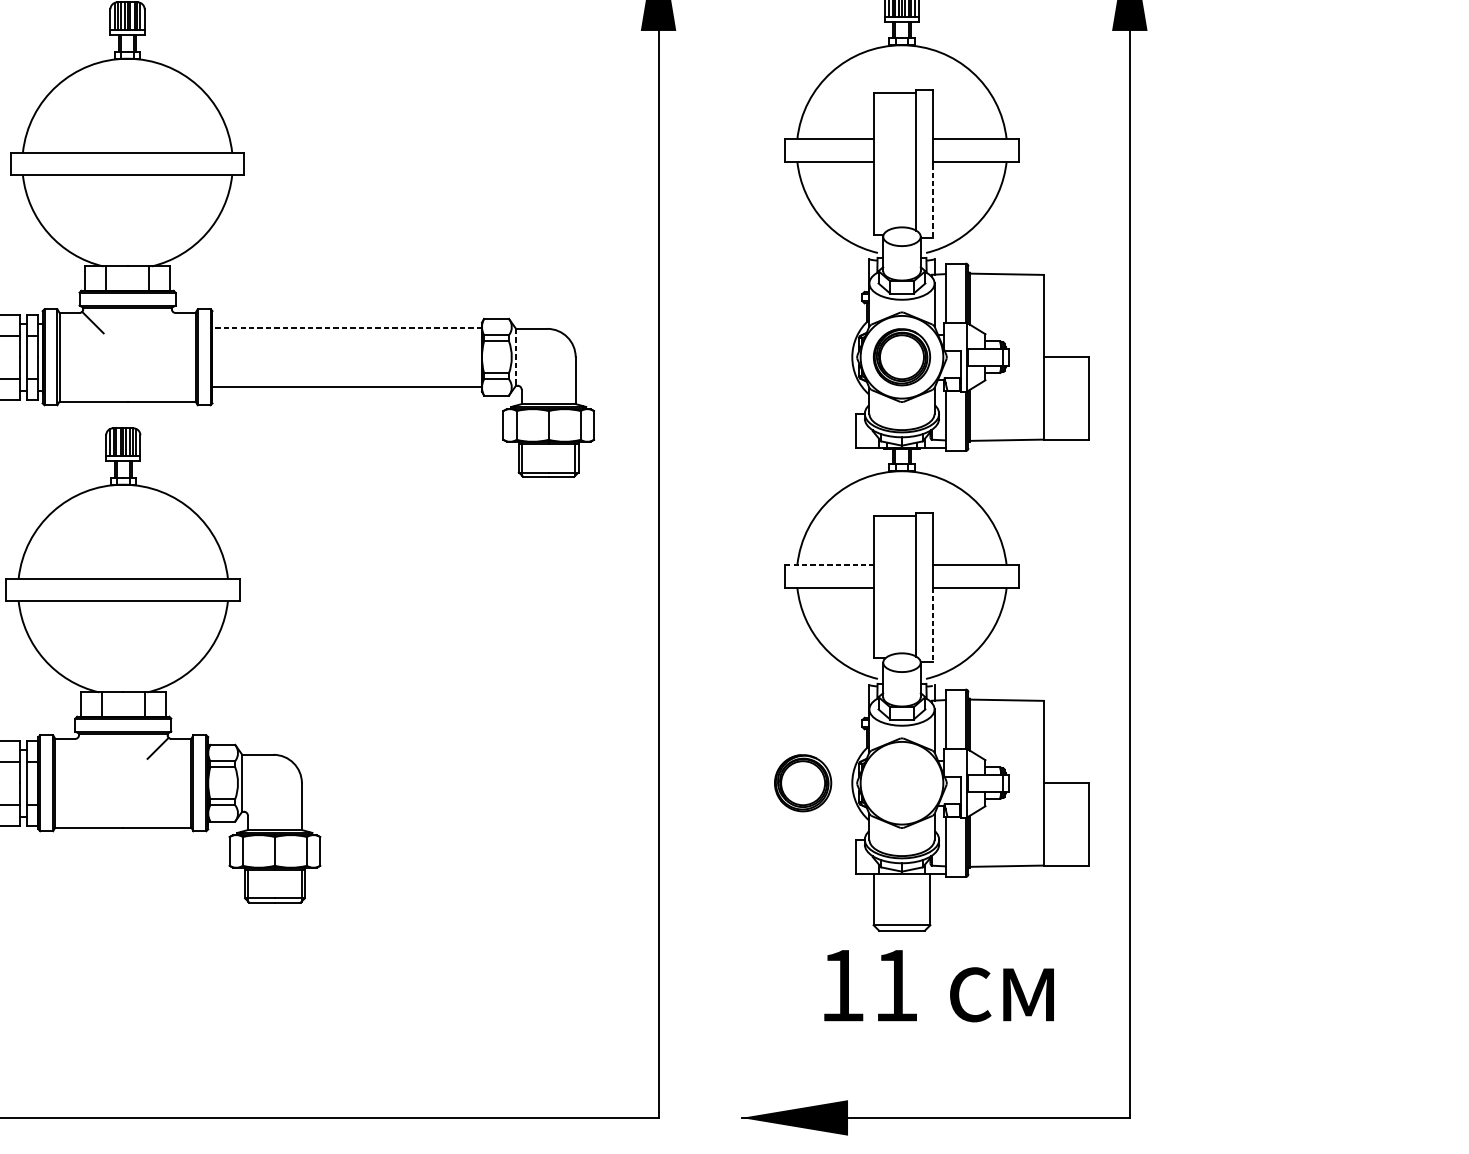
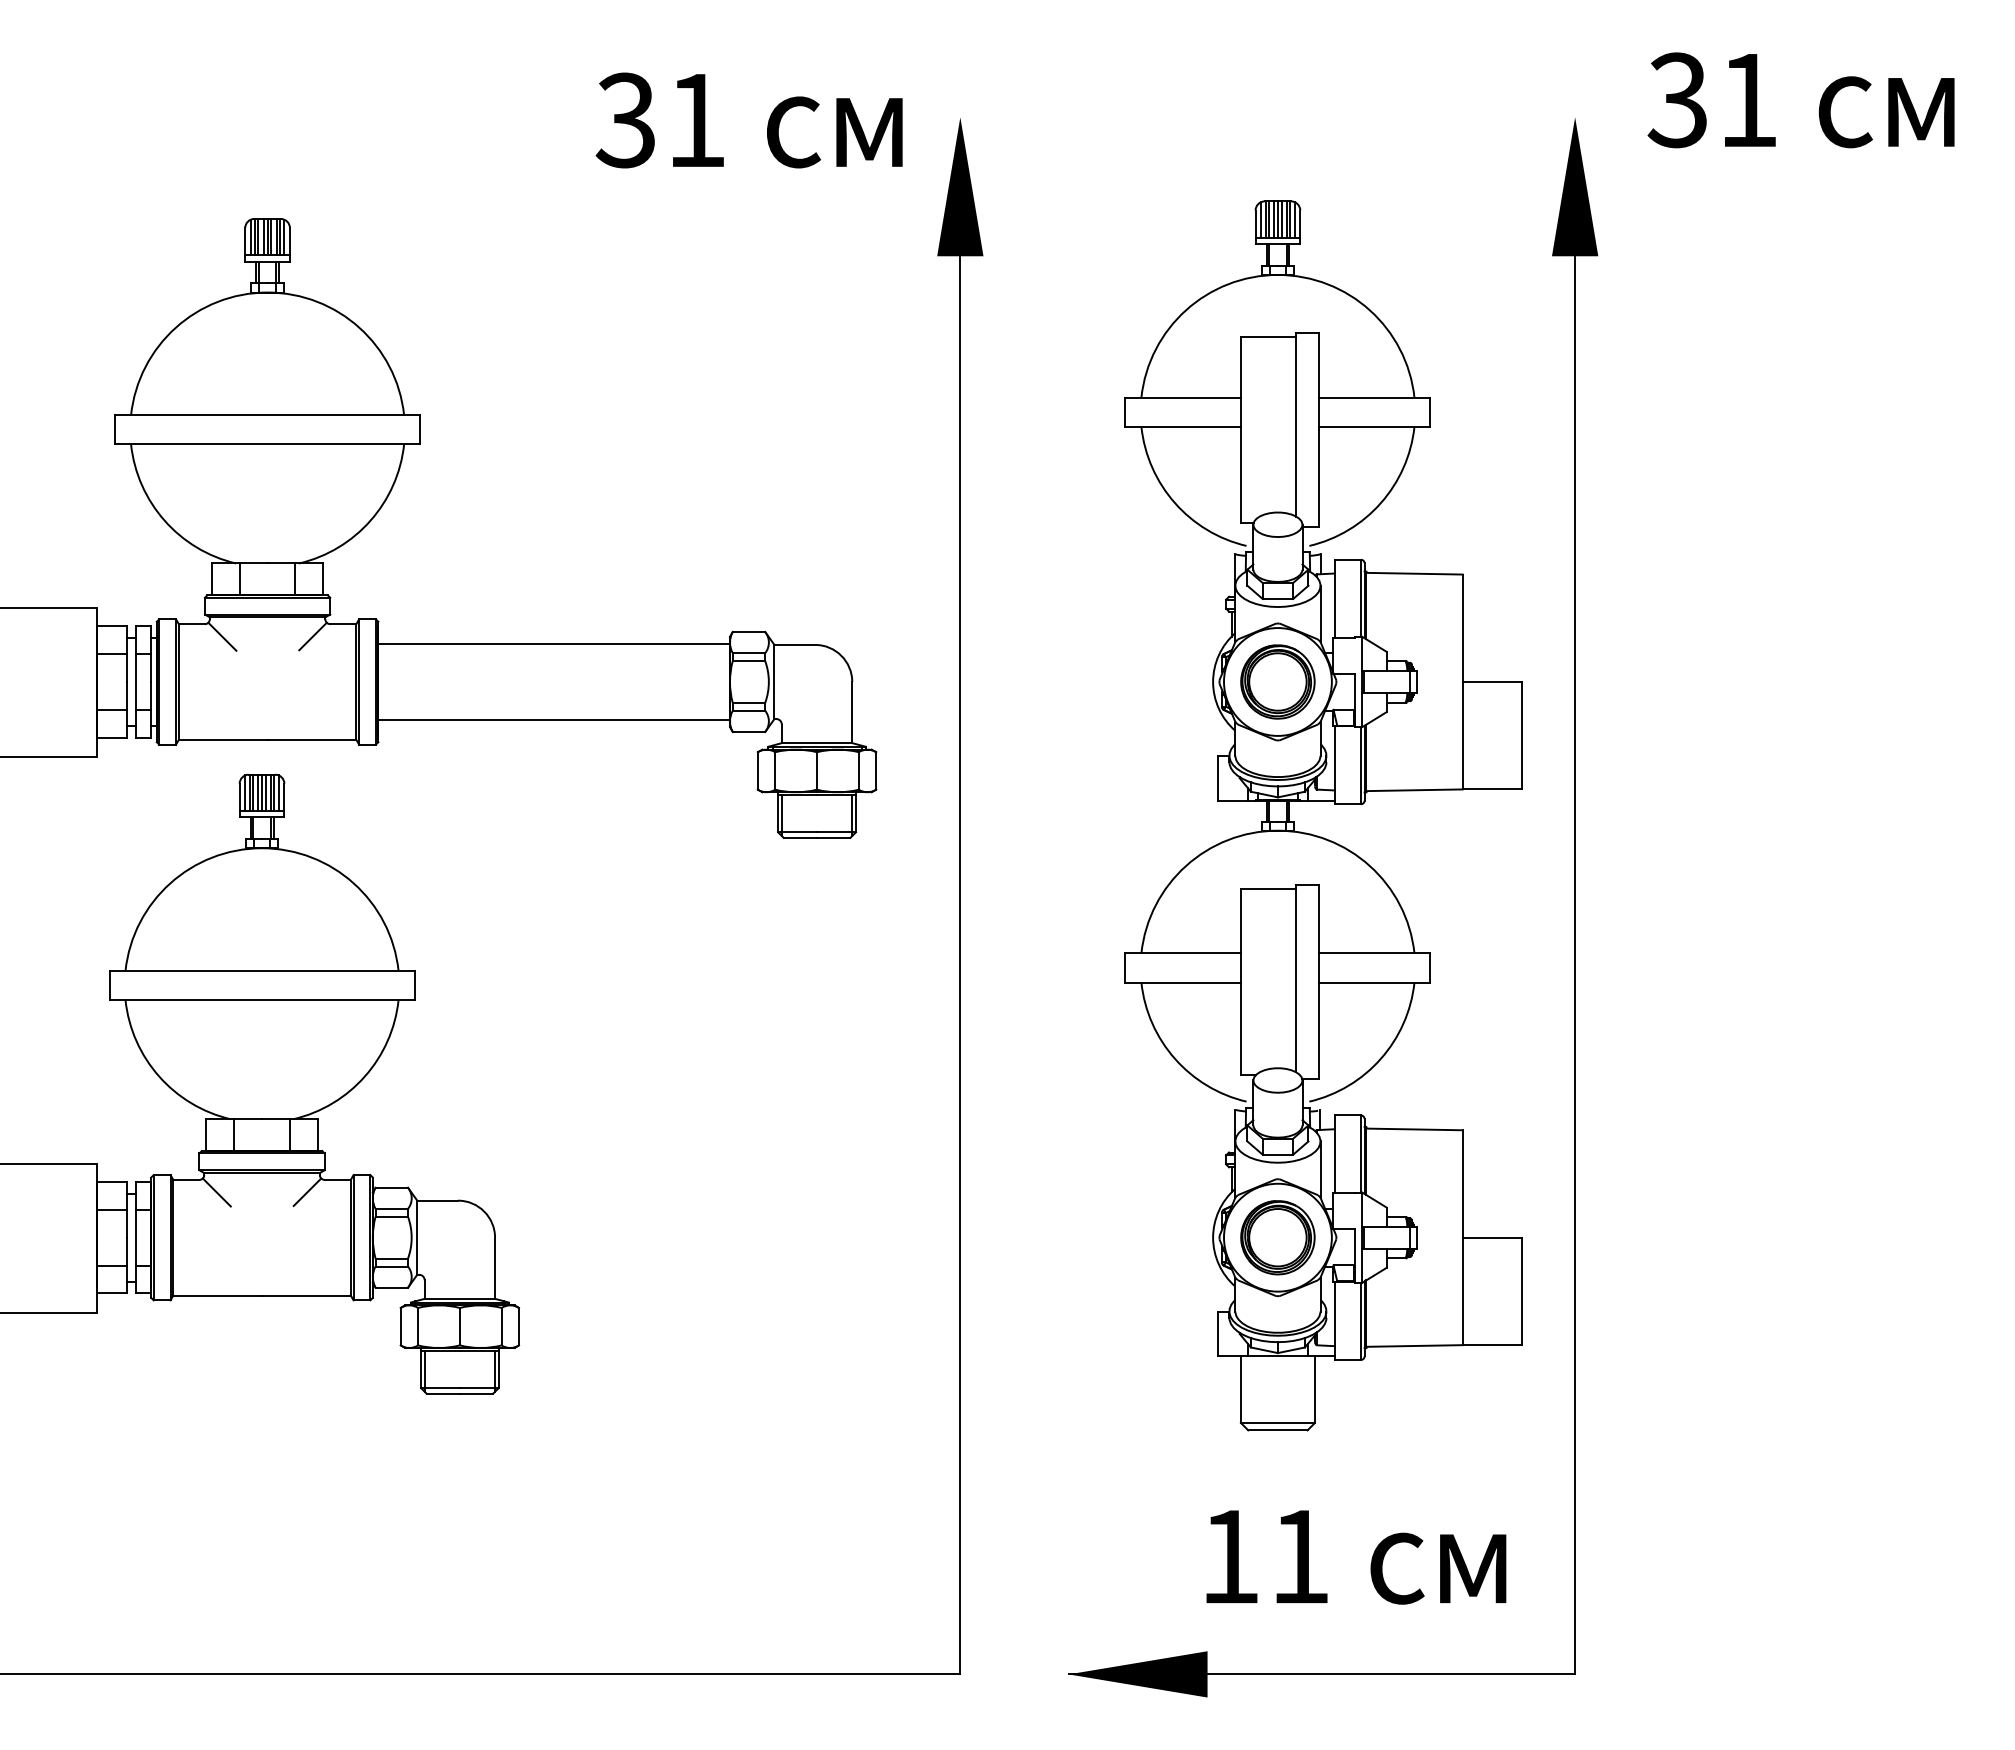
line: (933, 201) -> (1318, 478), dashed -> solid
line: (161, 322) -> (312, 636), added
line: (347, 327) -> (554, 643), dashed -> solid
line: (516, 357) -> (774, 682), dashed -> solid
line: (829, 565) -> (1183, 953), dashed -> solid
line: (933, 625) -> (1318, 1031), dashed -> solid
line: (88, 748) -> (216, 1192), added
part: (802, 783) -> (1277, 1237), moved
text: (939, 986) -> (1356, 1557), moved

